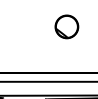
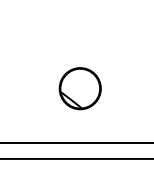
part: (66, 26) -> (79, 87), moved

